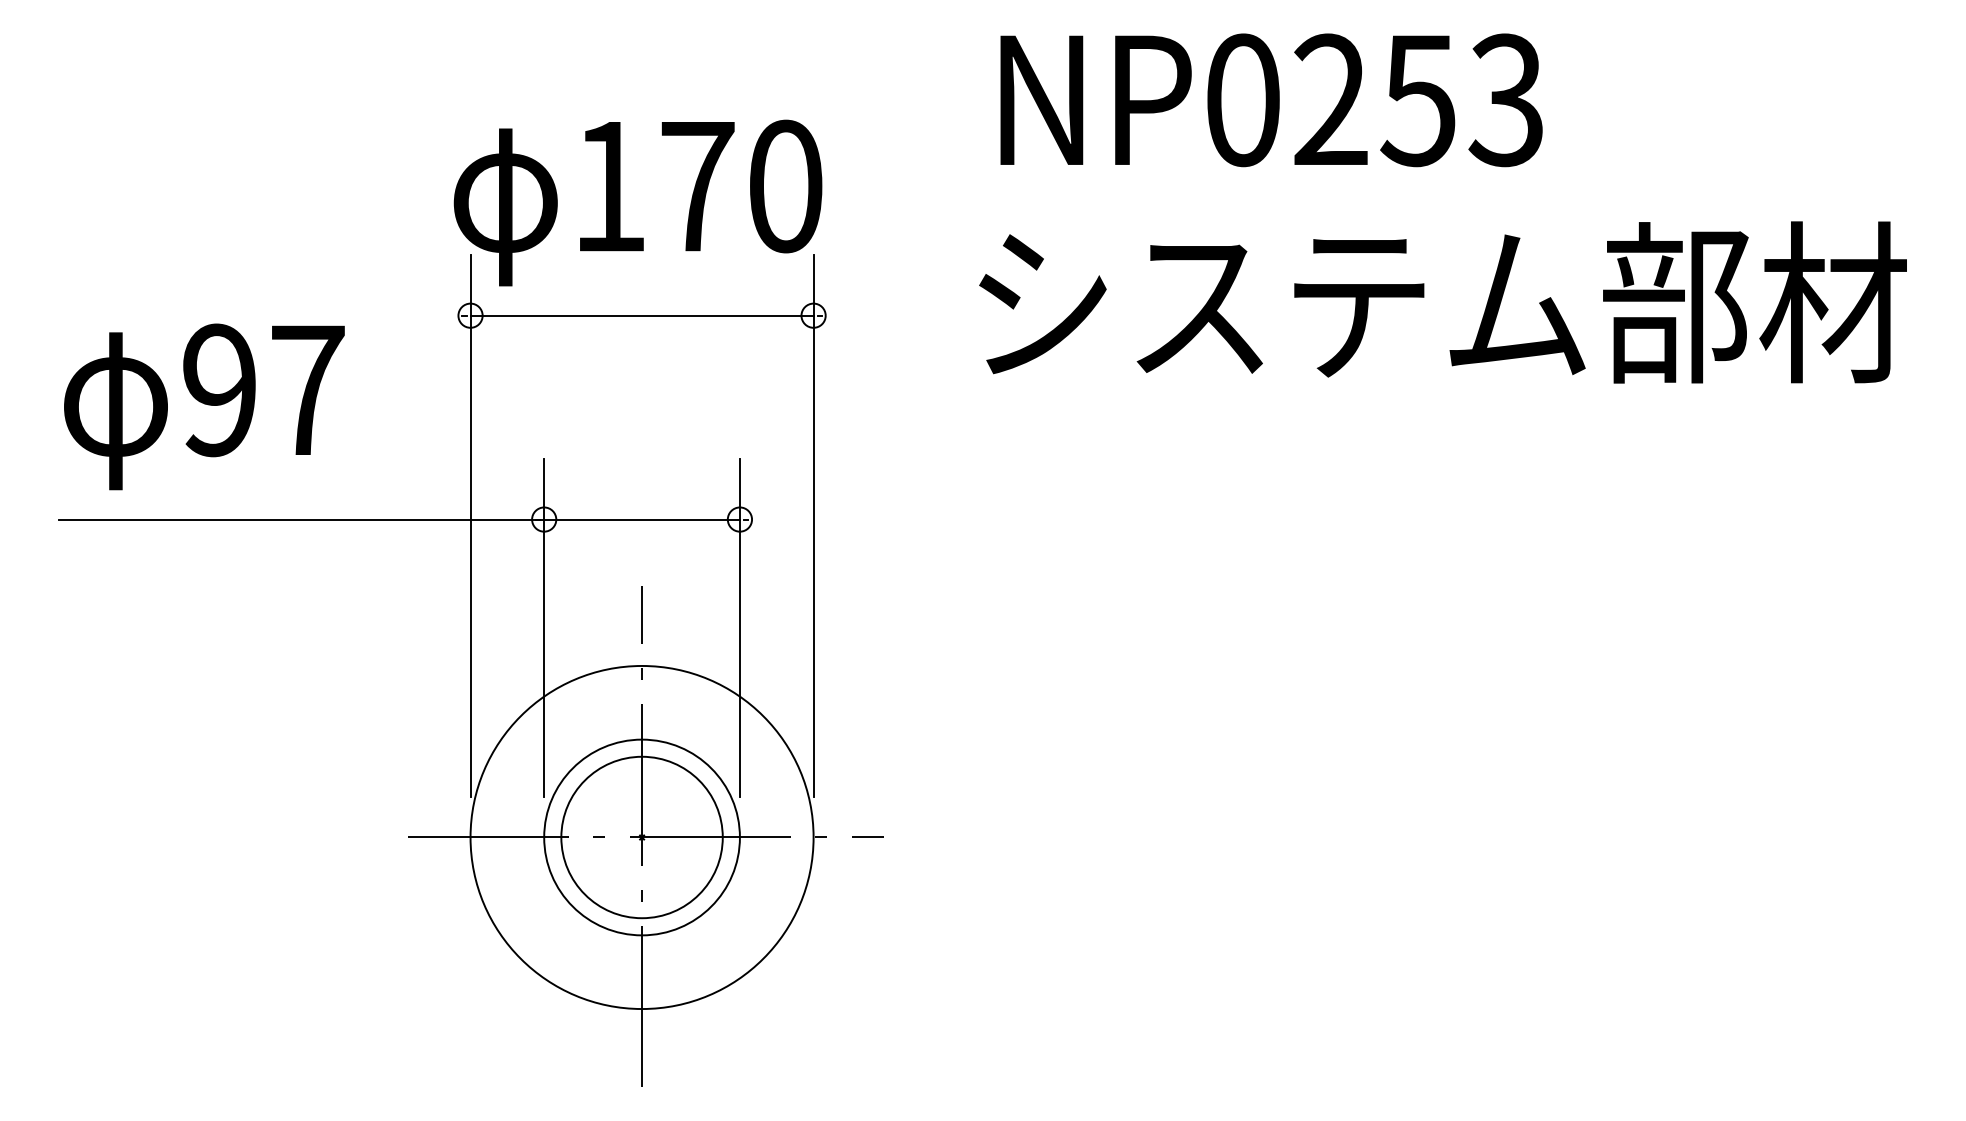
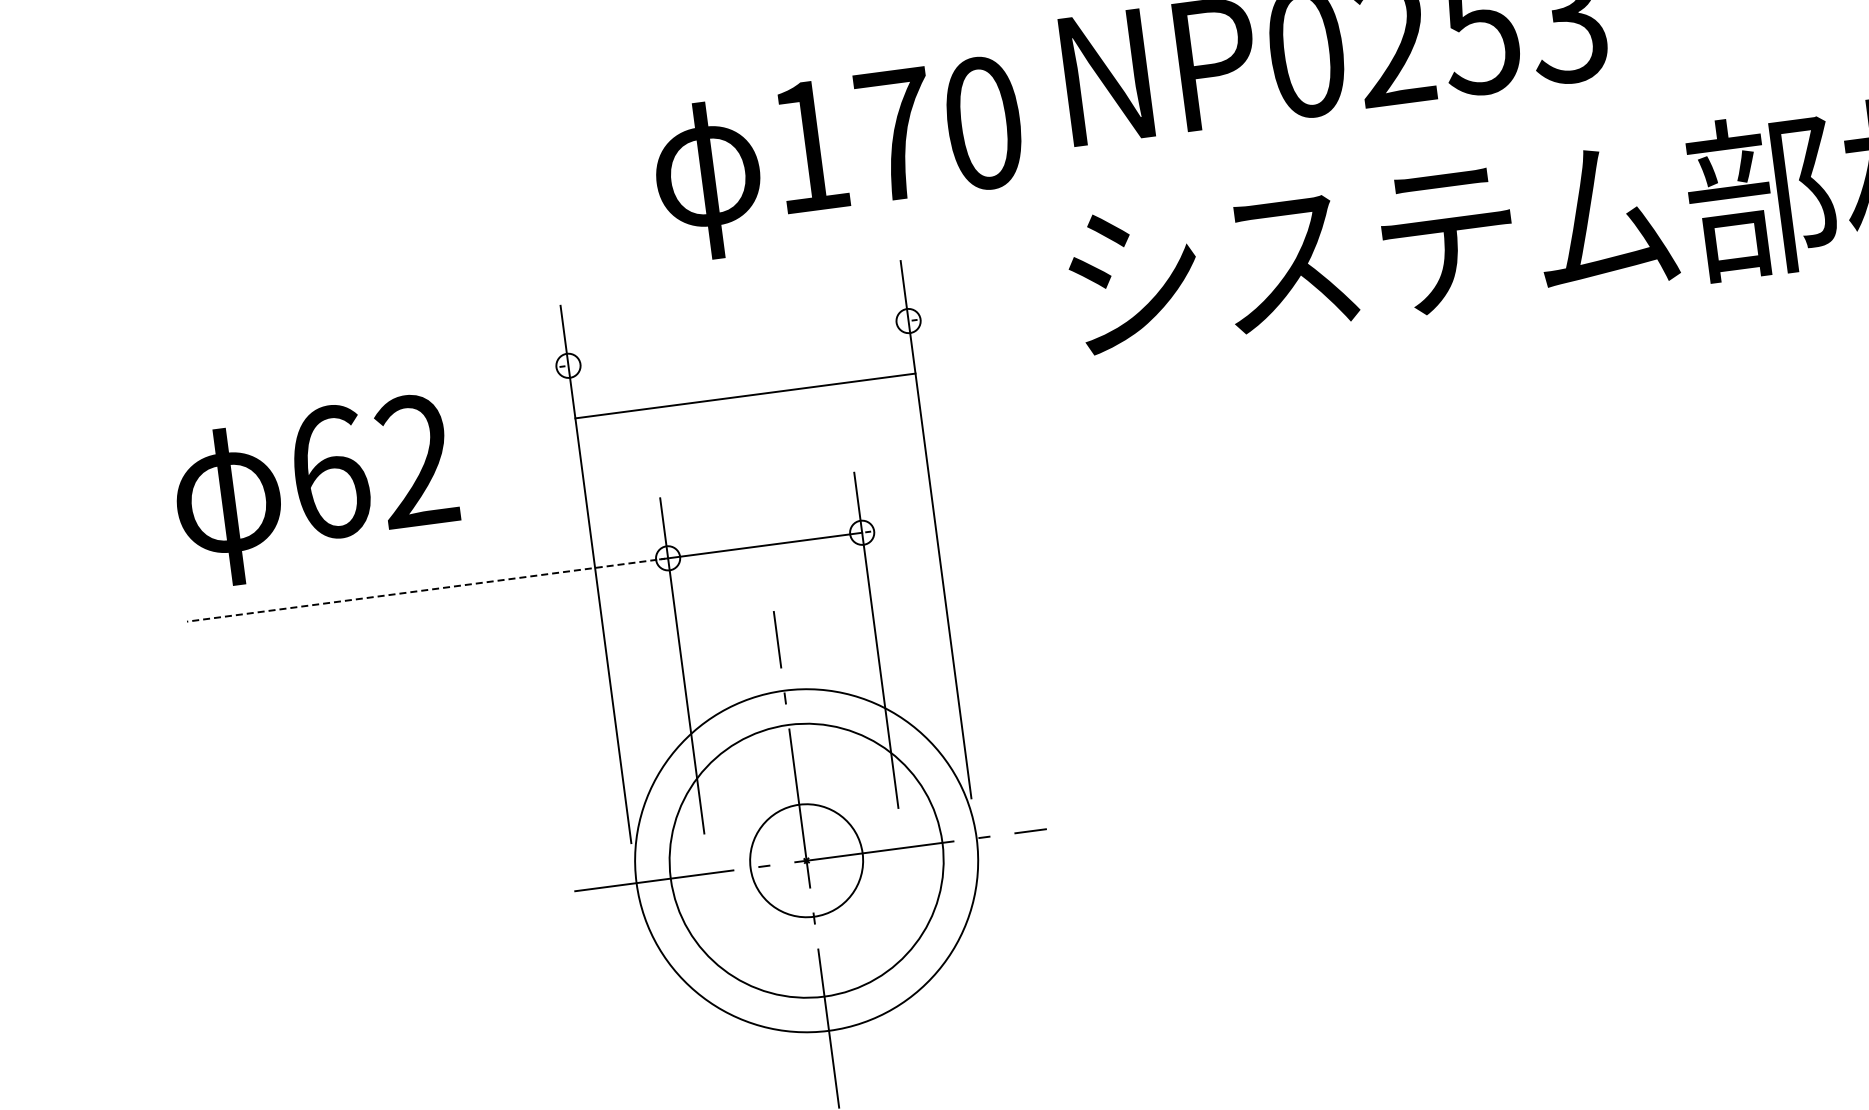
text: (637, 202) -> (838, 158), moved
line: (641, 315) -> (744, 395), moved
text: (263, 390) -> (372, 467), 97 -> 62
line: (301, 519) -> (427, 589), solid -> dashed
circle: (641, 837) -> (806, 860), size x0.7
circle: (641, 837) -> (806, 860), size x1.4

